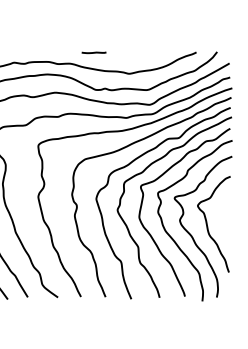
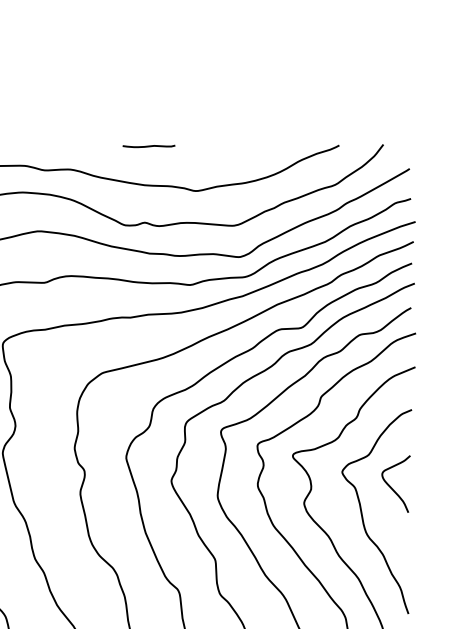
line: (93, 52) -> (147, 145), moved
curve: (221, 212) -> (392, 486), added

